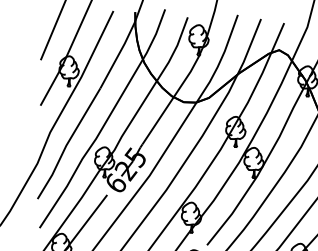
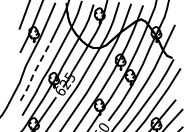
line: (66, 143) -> (34, 71), solid -> dashed

